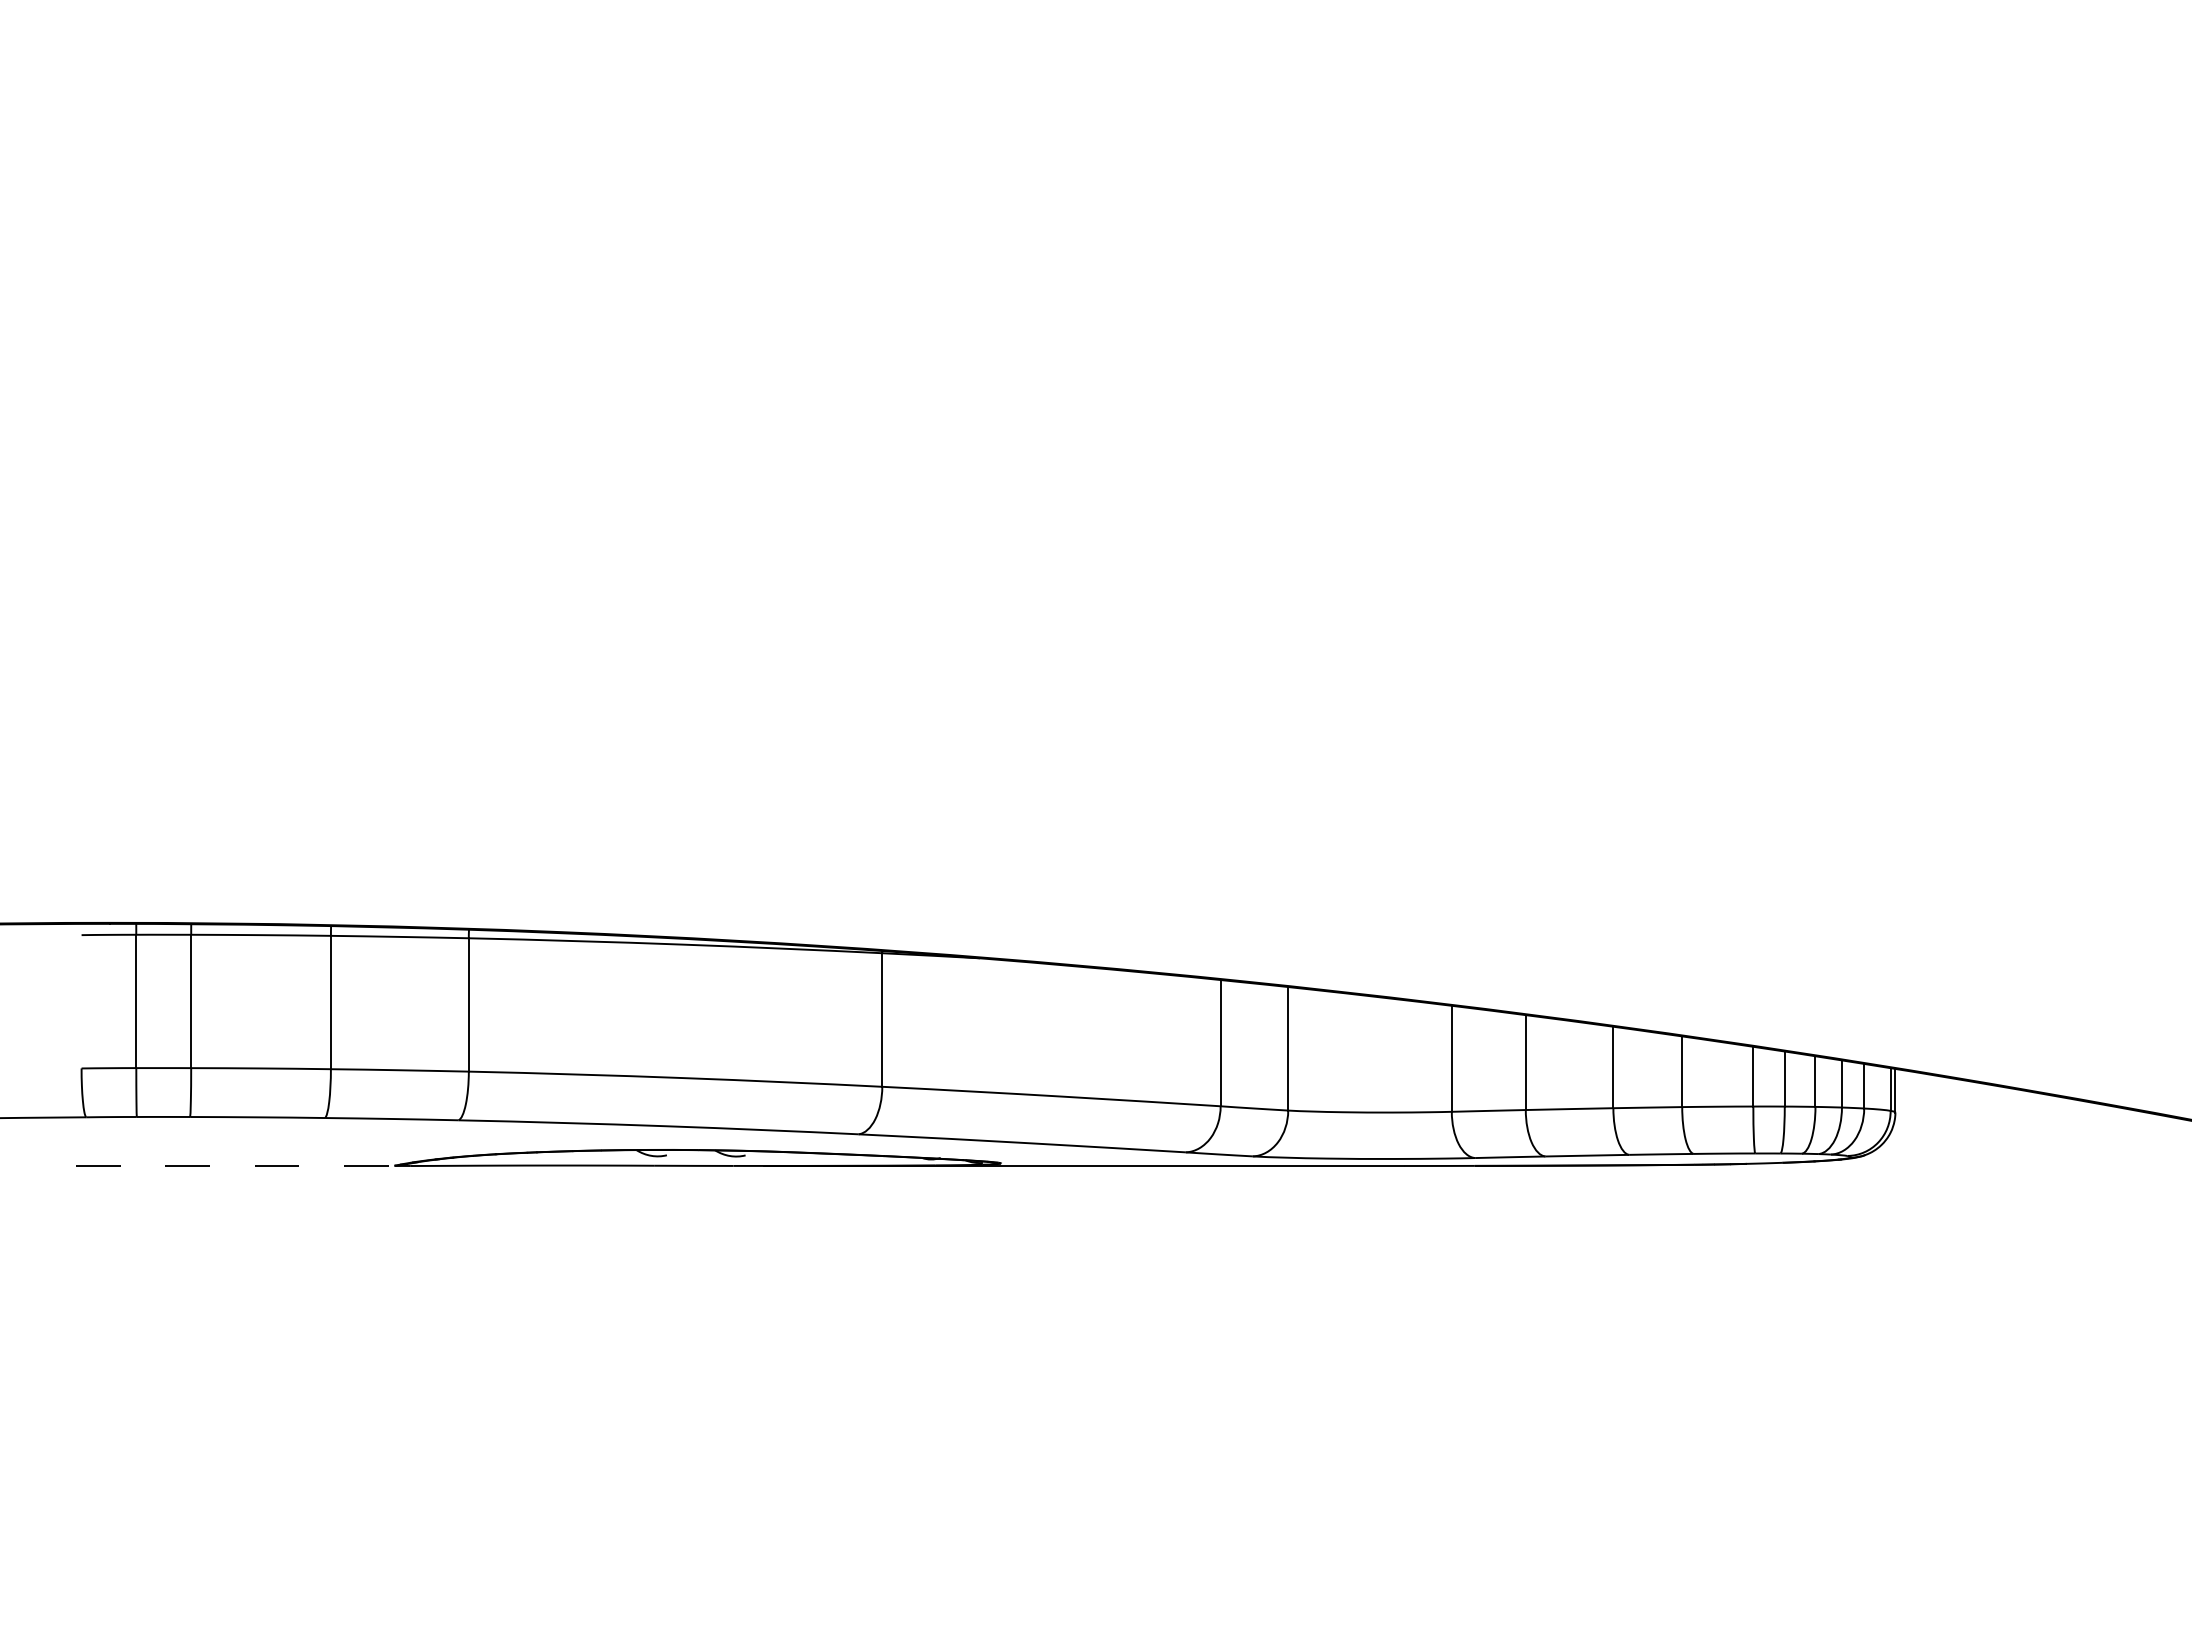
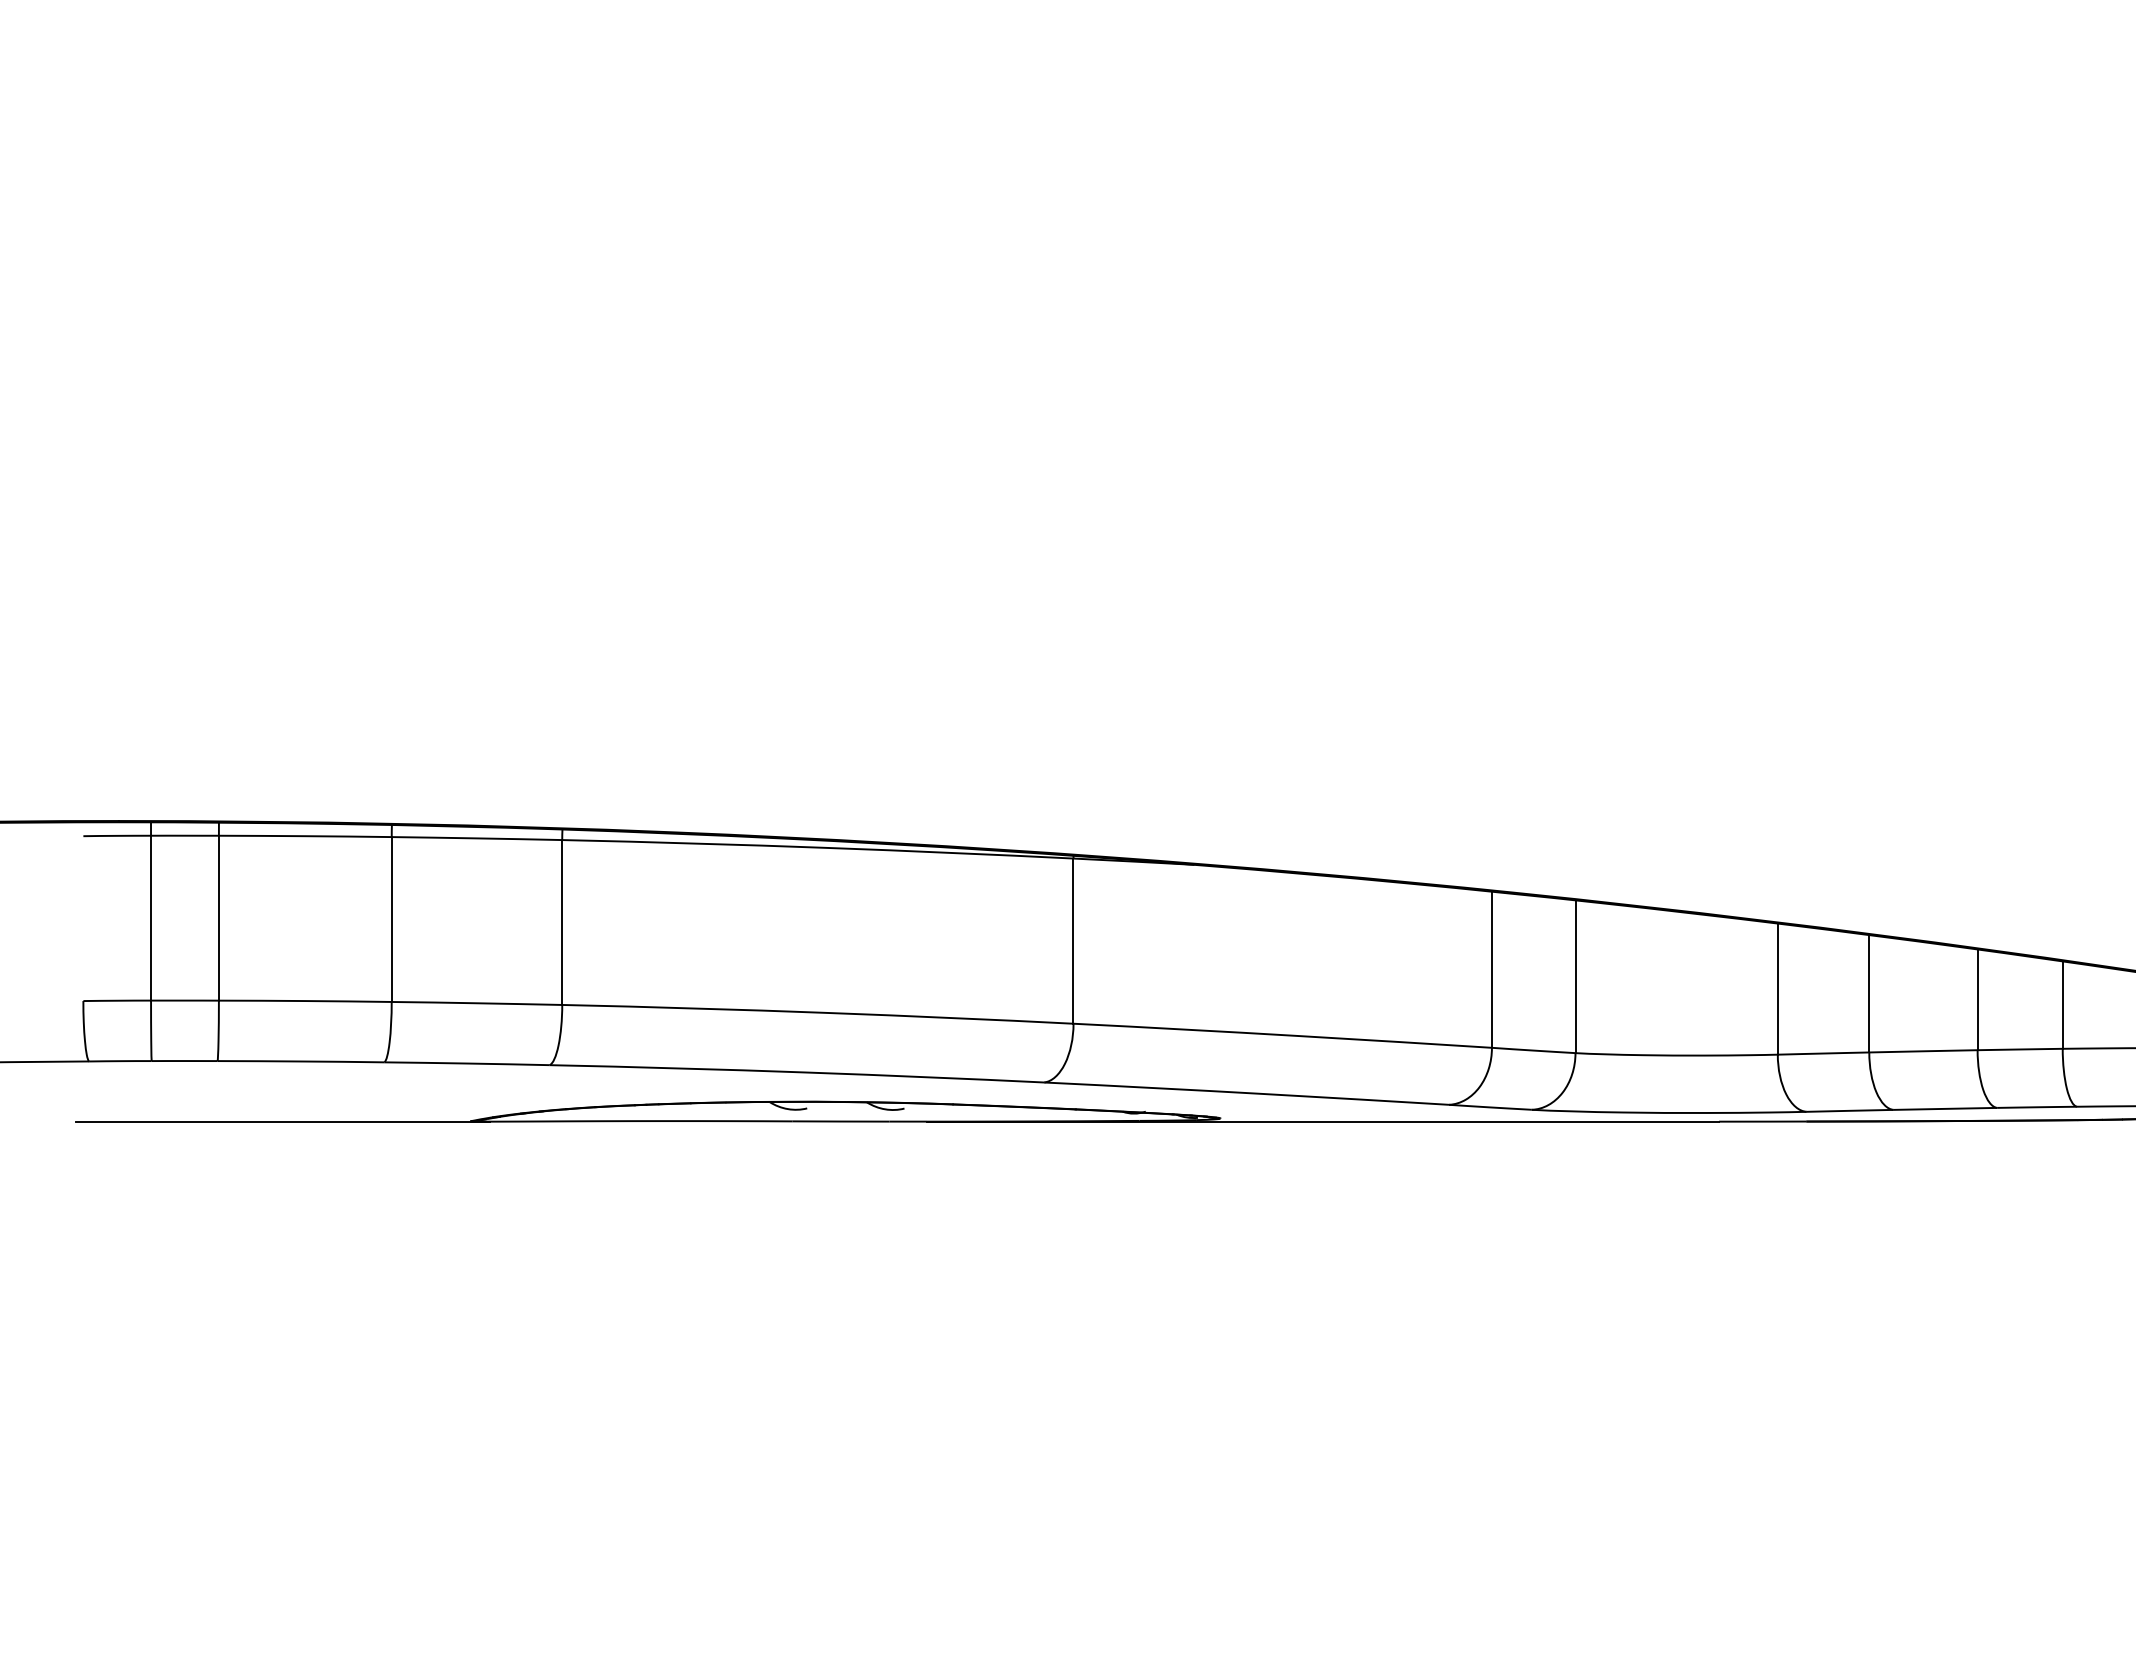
line: (243, 1165) -> (283, 1121), dashed -> solid

